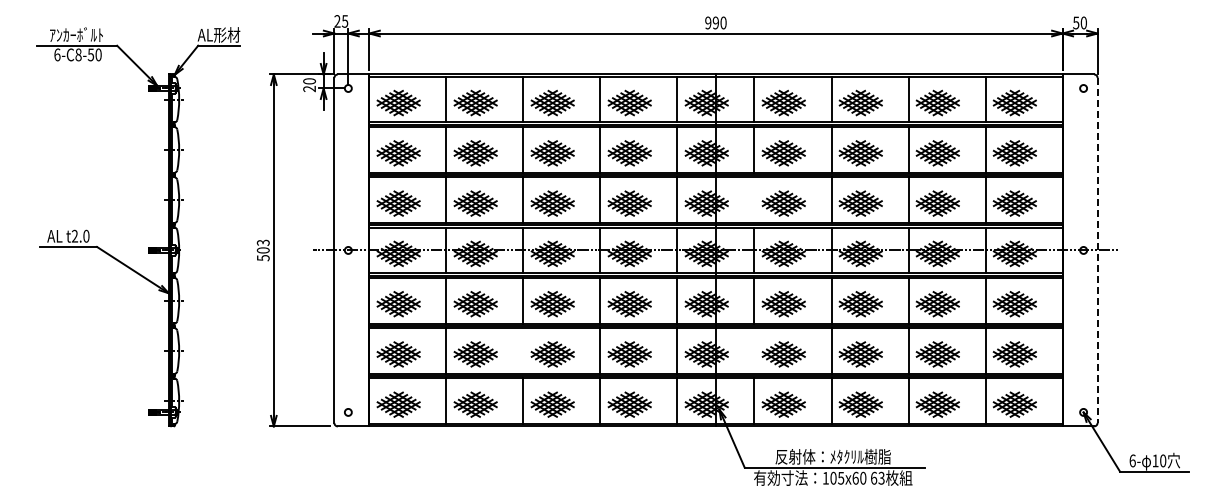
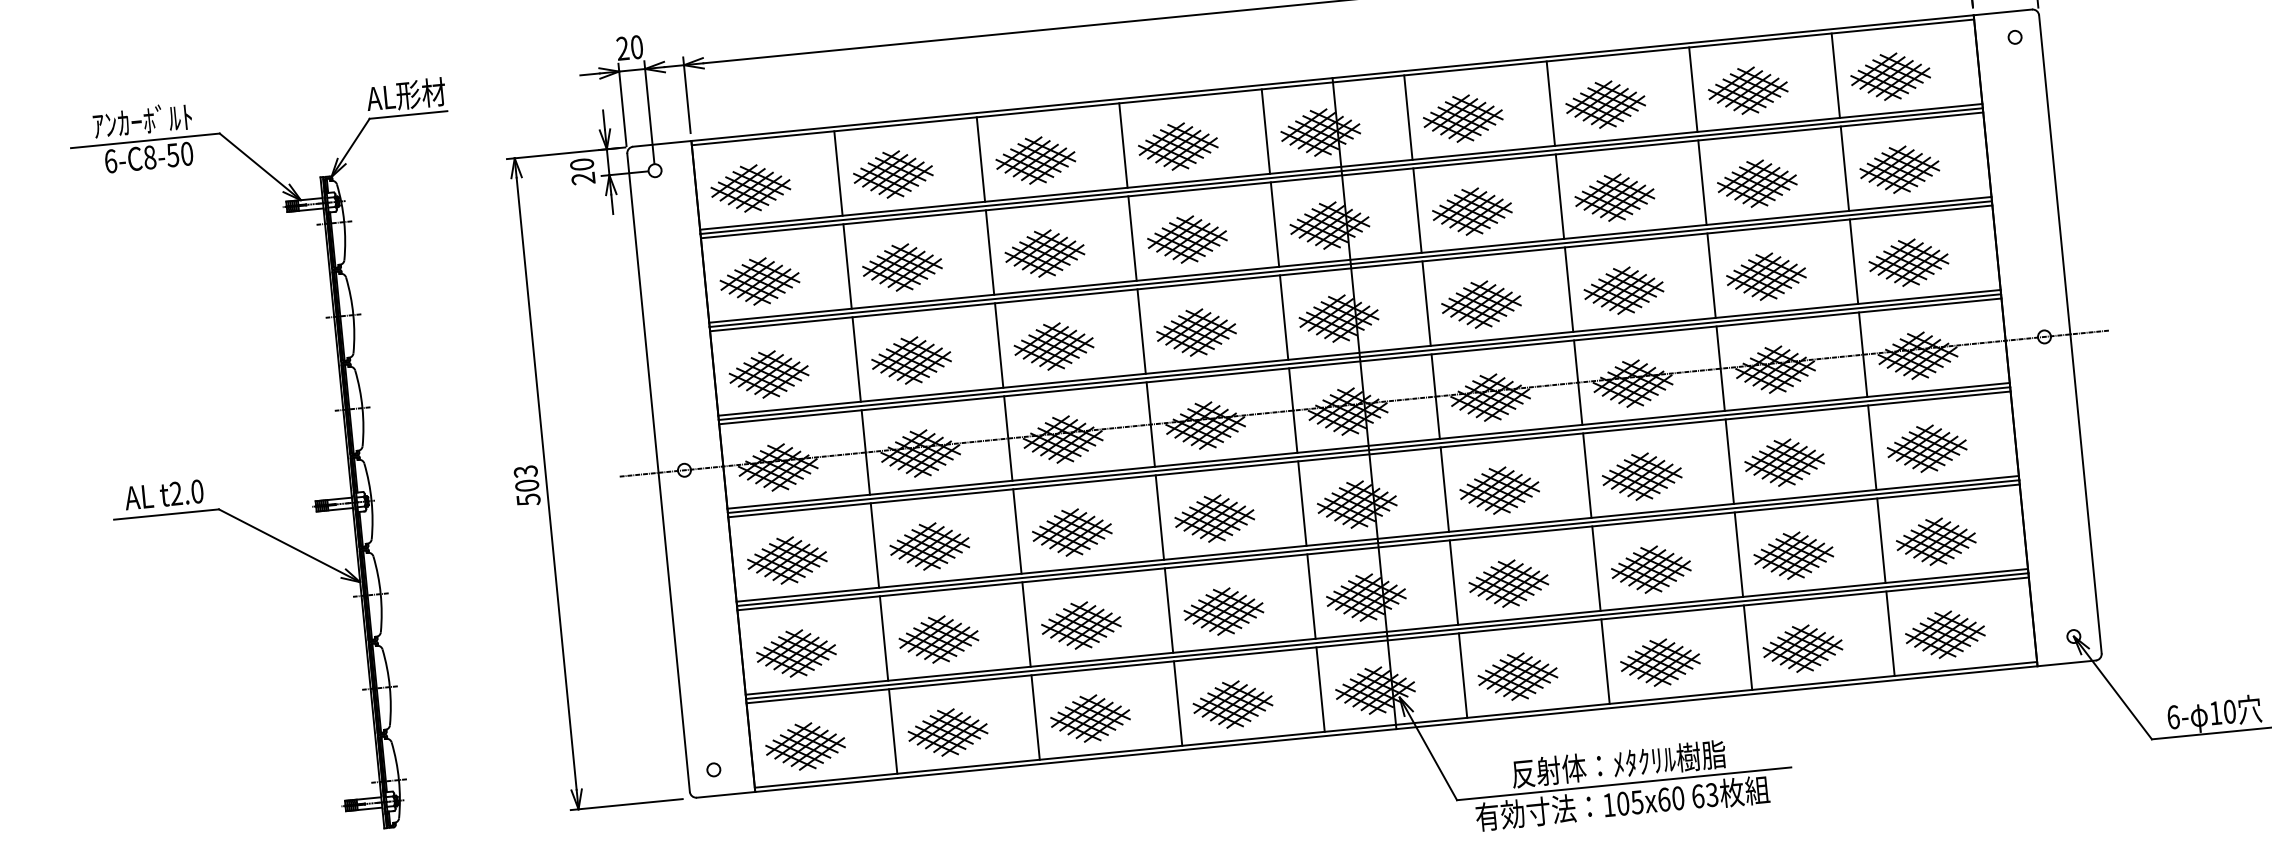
text: (344, 21) -> (635, 47), 25 -> 20
line: (754, 200) -> (1426, 304), added
line: (1097, 250) -> (2070, 334), dashed -> solid
line: (523, 350) -> (1026, 623), added
line: (754, 350) -> (1453, 581), added

